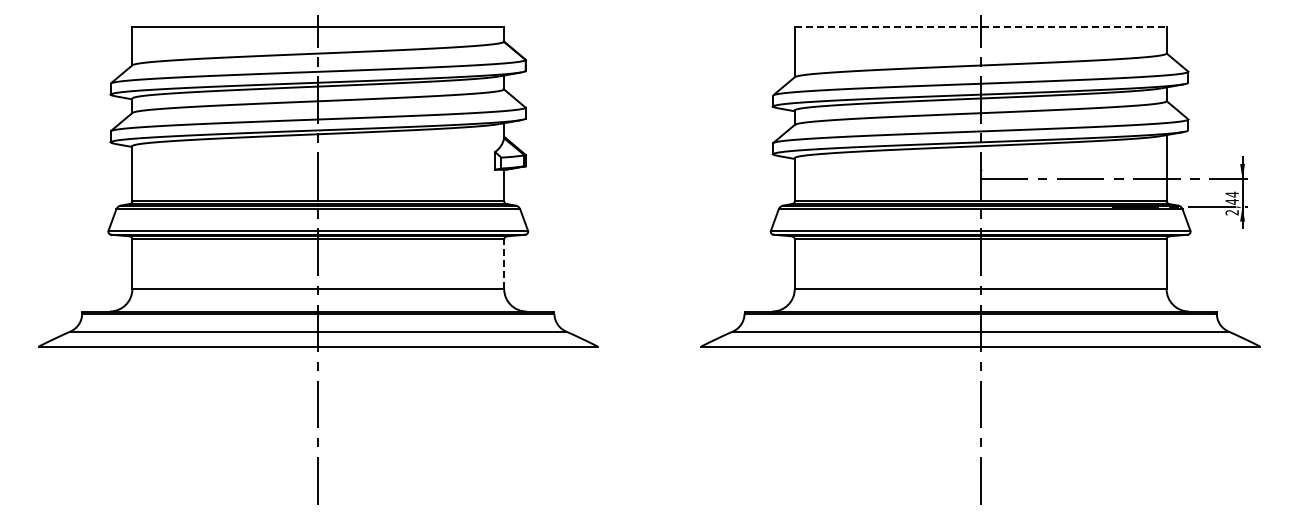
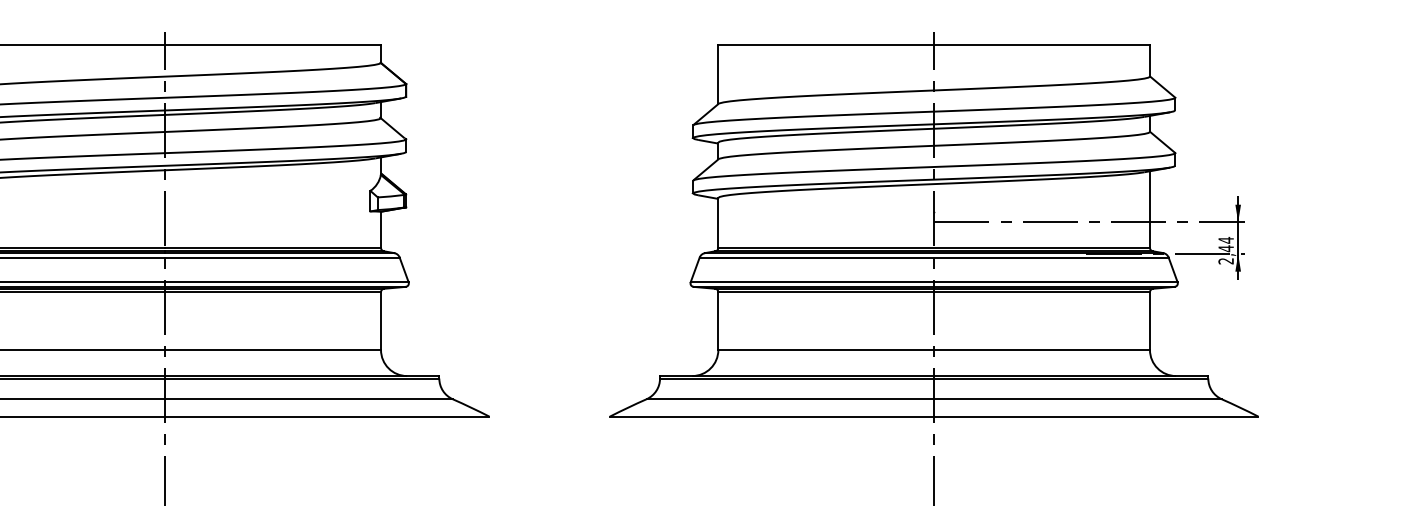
line: (980, 26) -> (933, 45), dashed -> solid
line: (504, 264) -> (381, 321), dashed -> solid

